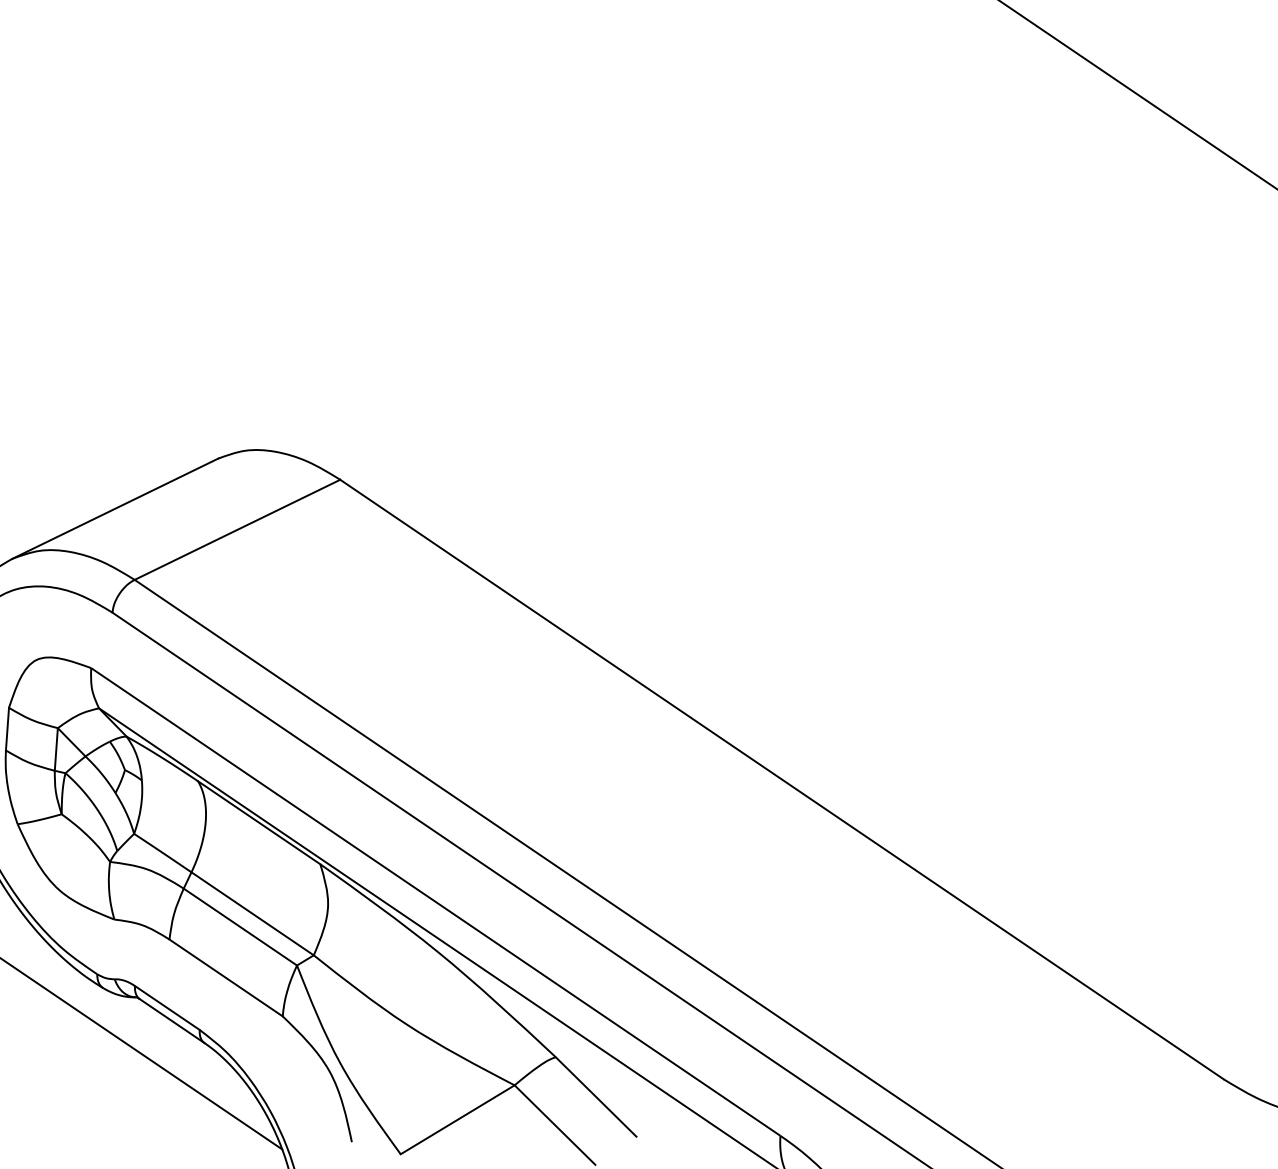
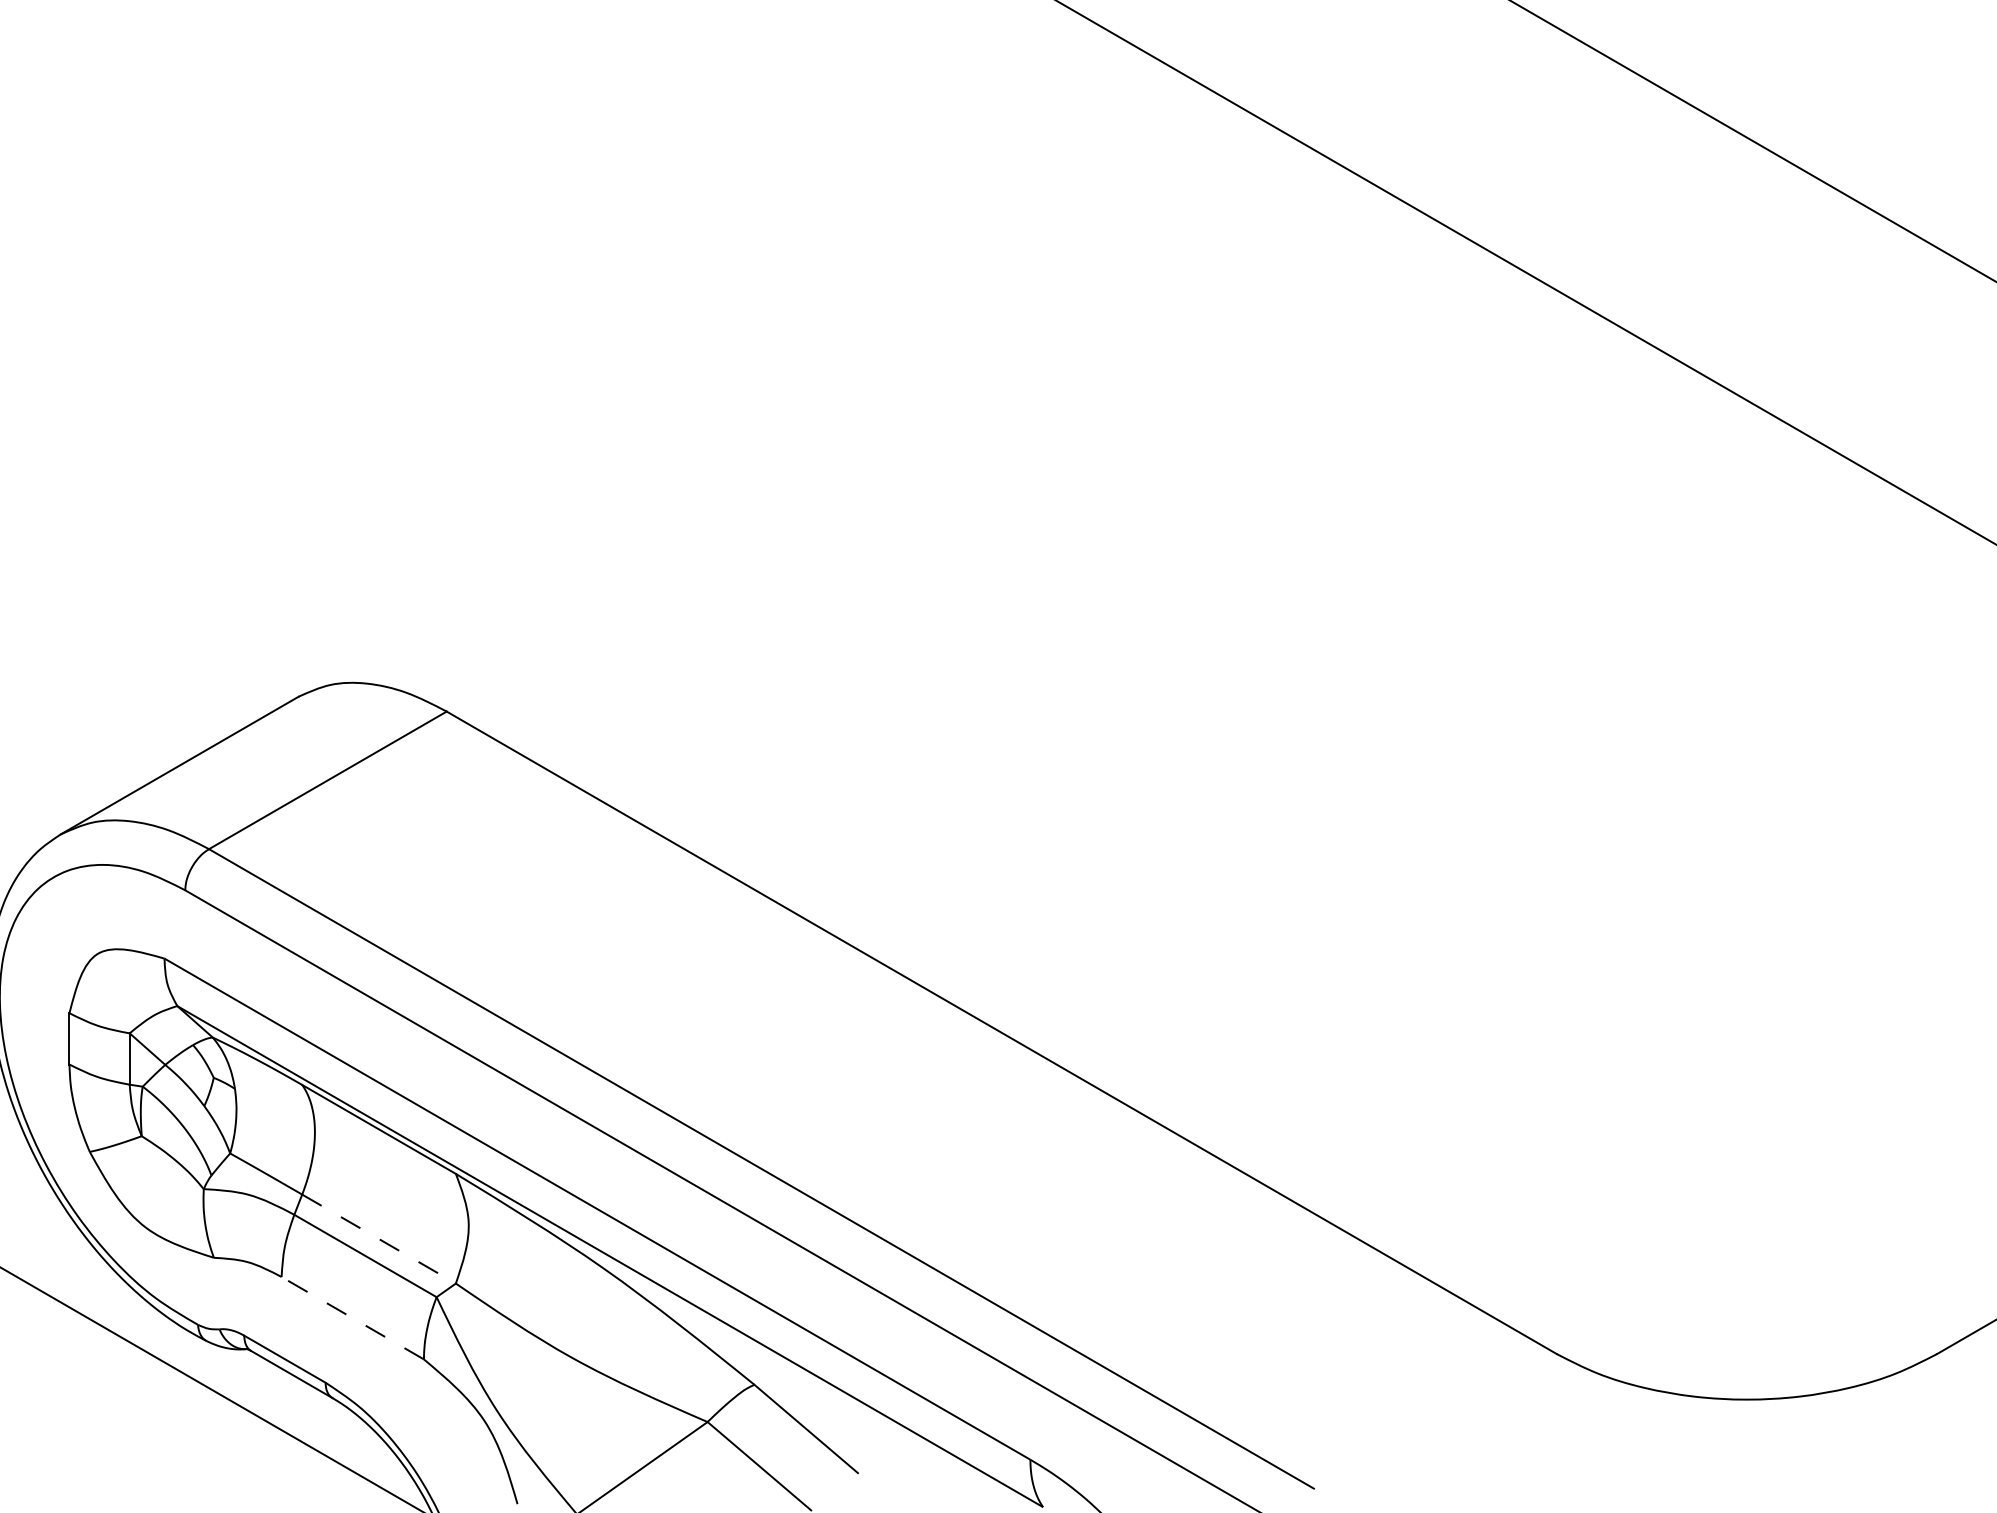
line: (253, 914) -> (379, 1239), solid -> dashed
line: (225, 977) -> (352, 1317), solid -> dashed

